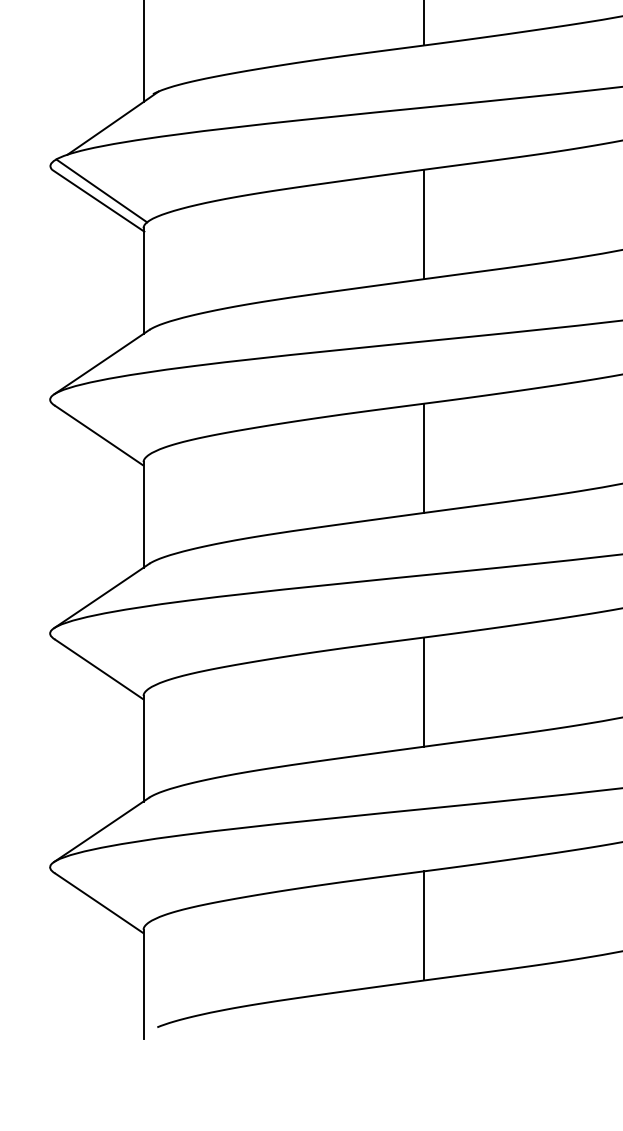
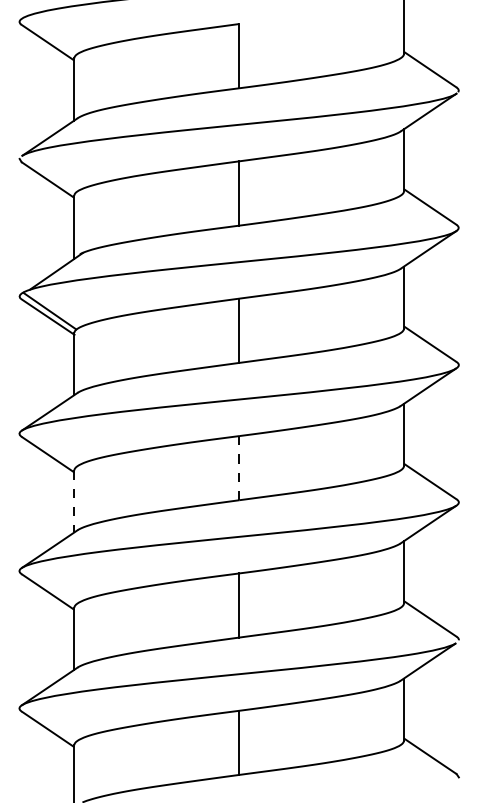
line: (424, 457) -> (239, 467), solid -> dashed
line: (143, 515) -> (74, 501), solid -> dashed

